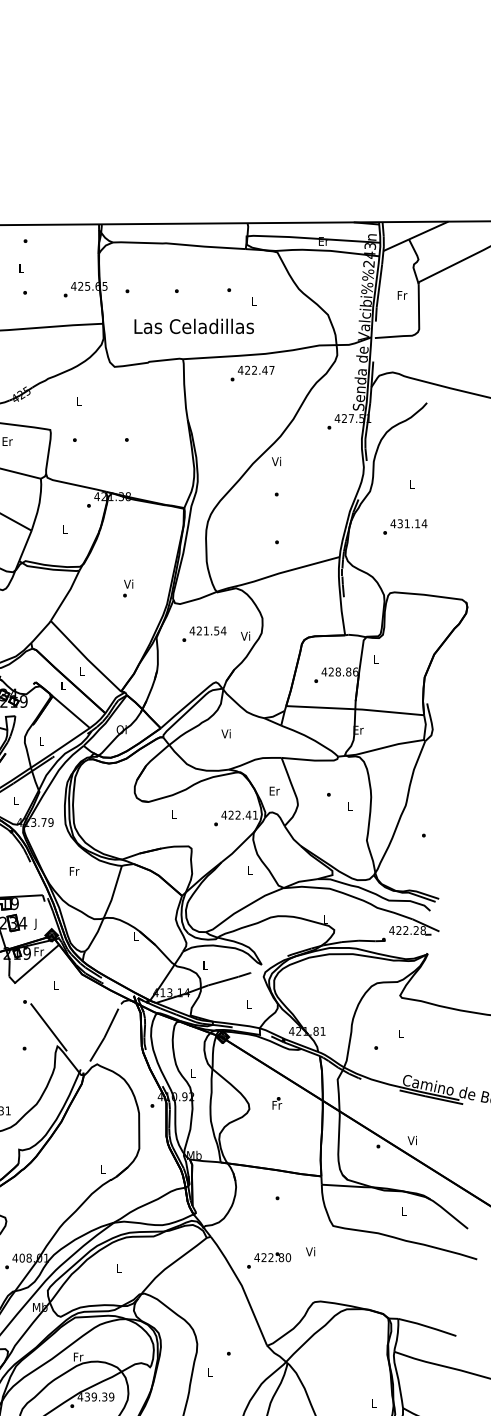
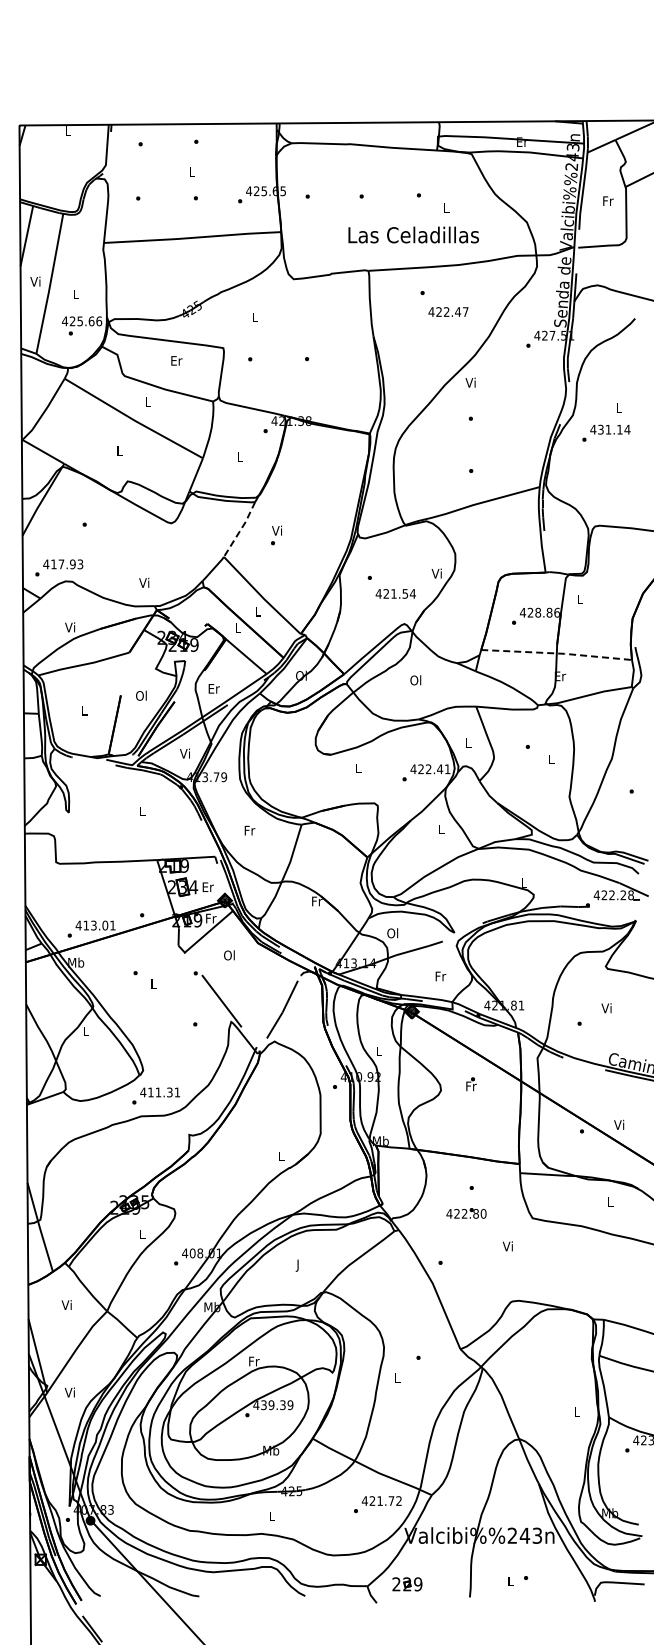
text: (194, 325) -> (413, 234), moved
text: (256, 369) -> (448, 311), moved
text: (405, 526) -> (606, 432), moved
text: (128, 588) -> (276, 535), moved
line: (66, 595) -> (241, 529), solid -> dashed
text: (207, 630) -> (395, 593), moved
line: (355, 709) -> (557, 653), solid -> dashed
text: (226, 733) -> (415, 680), Vi -> Ol
text: (41, 741) -> (213, 688), L -> Er
text: (274, 790) -> (468, 742), Er -> L
text: (14, 800) -> (184, 753), L -> Vi
text: (35, 924) -> (207, 888), J -> Er
text: (136, 936) -> (317, 901), L -> Fr
text: (205, 965) -> (392, 933), L -> Ol
text: (55, 985) -> (229, 955), L -> Ol
text: (248, 1004) -> (440, 976), L -> Fr
text: (400, 1034) -> (606, 1008), L -> Vi
text: (272, 1257) -> (466, 1213), moved
text: (118, 1269) -> (297, 1265), L -> J

